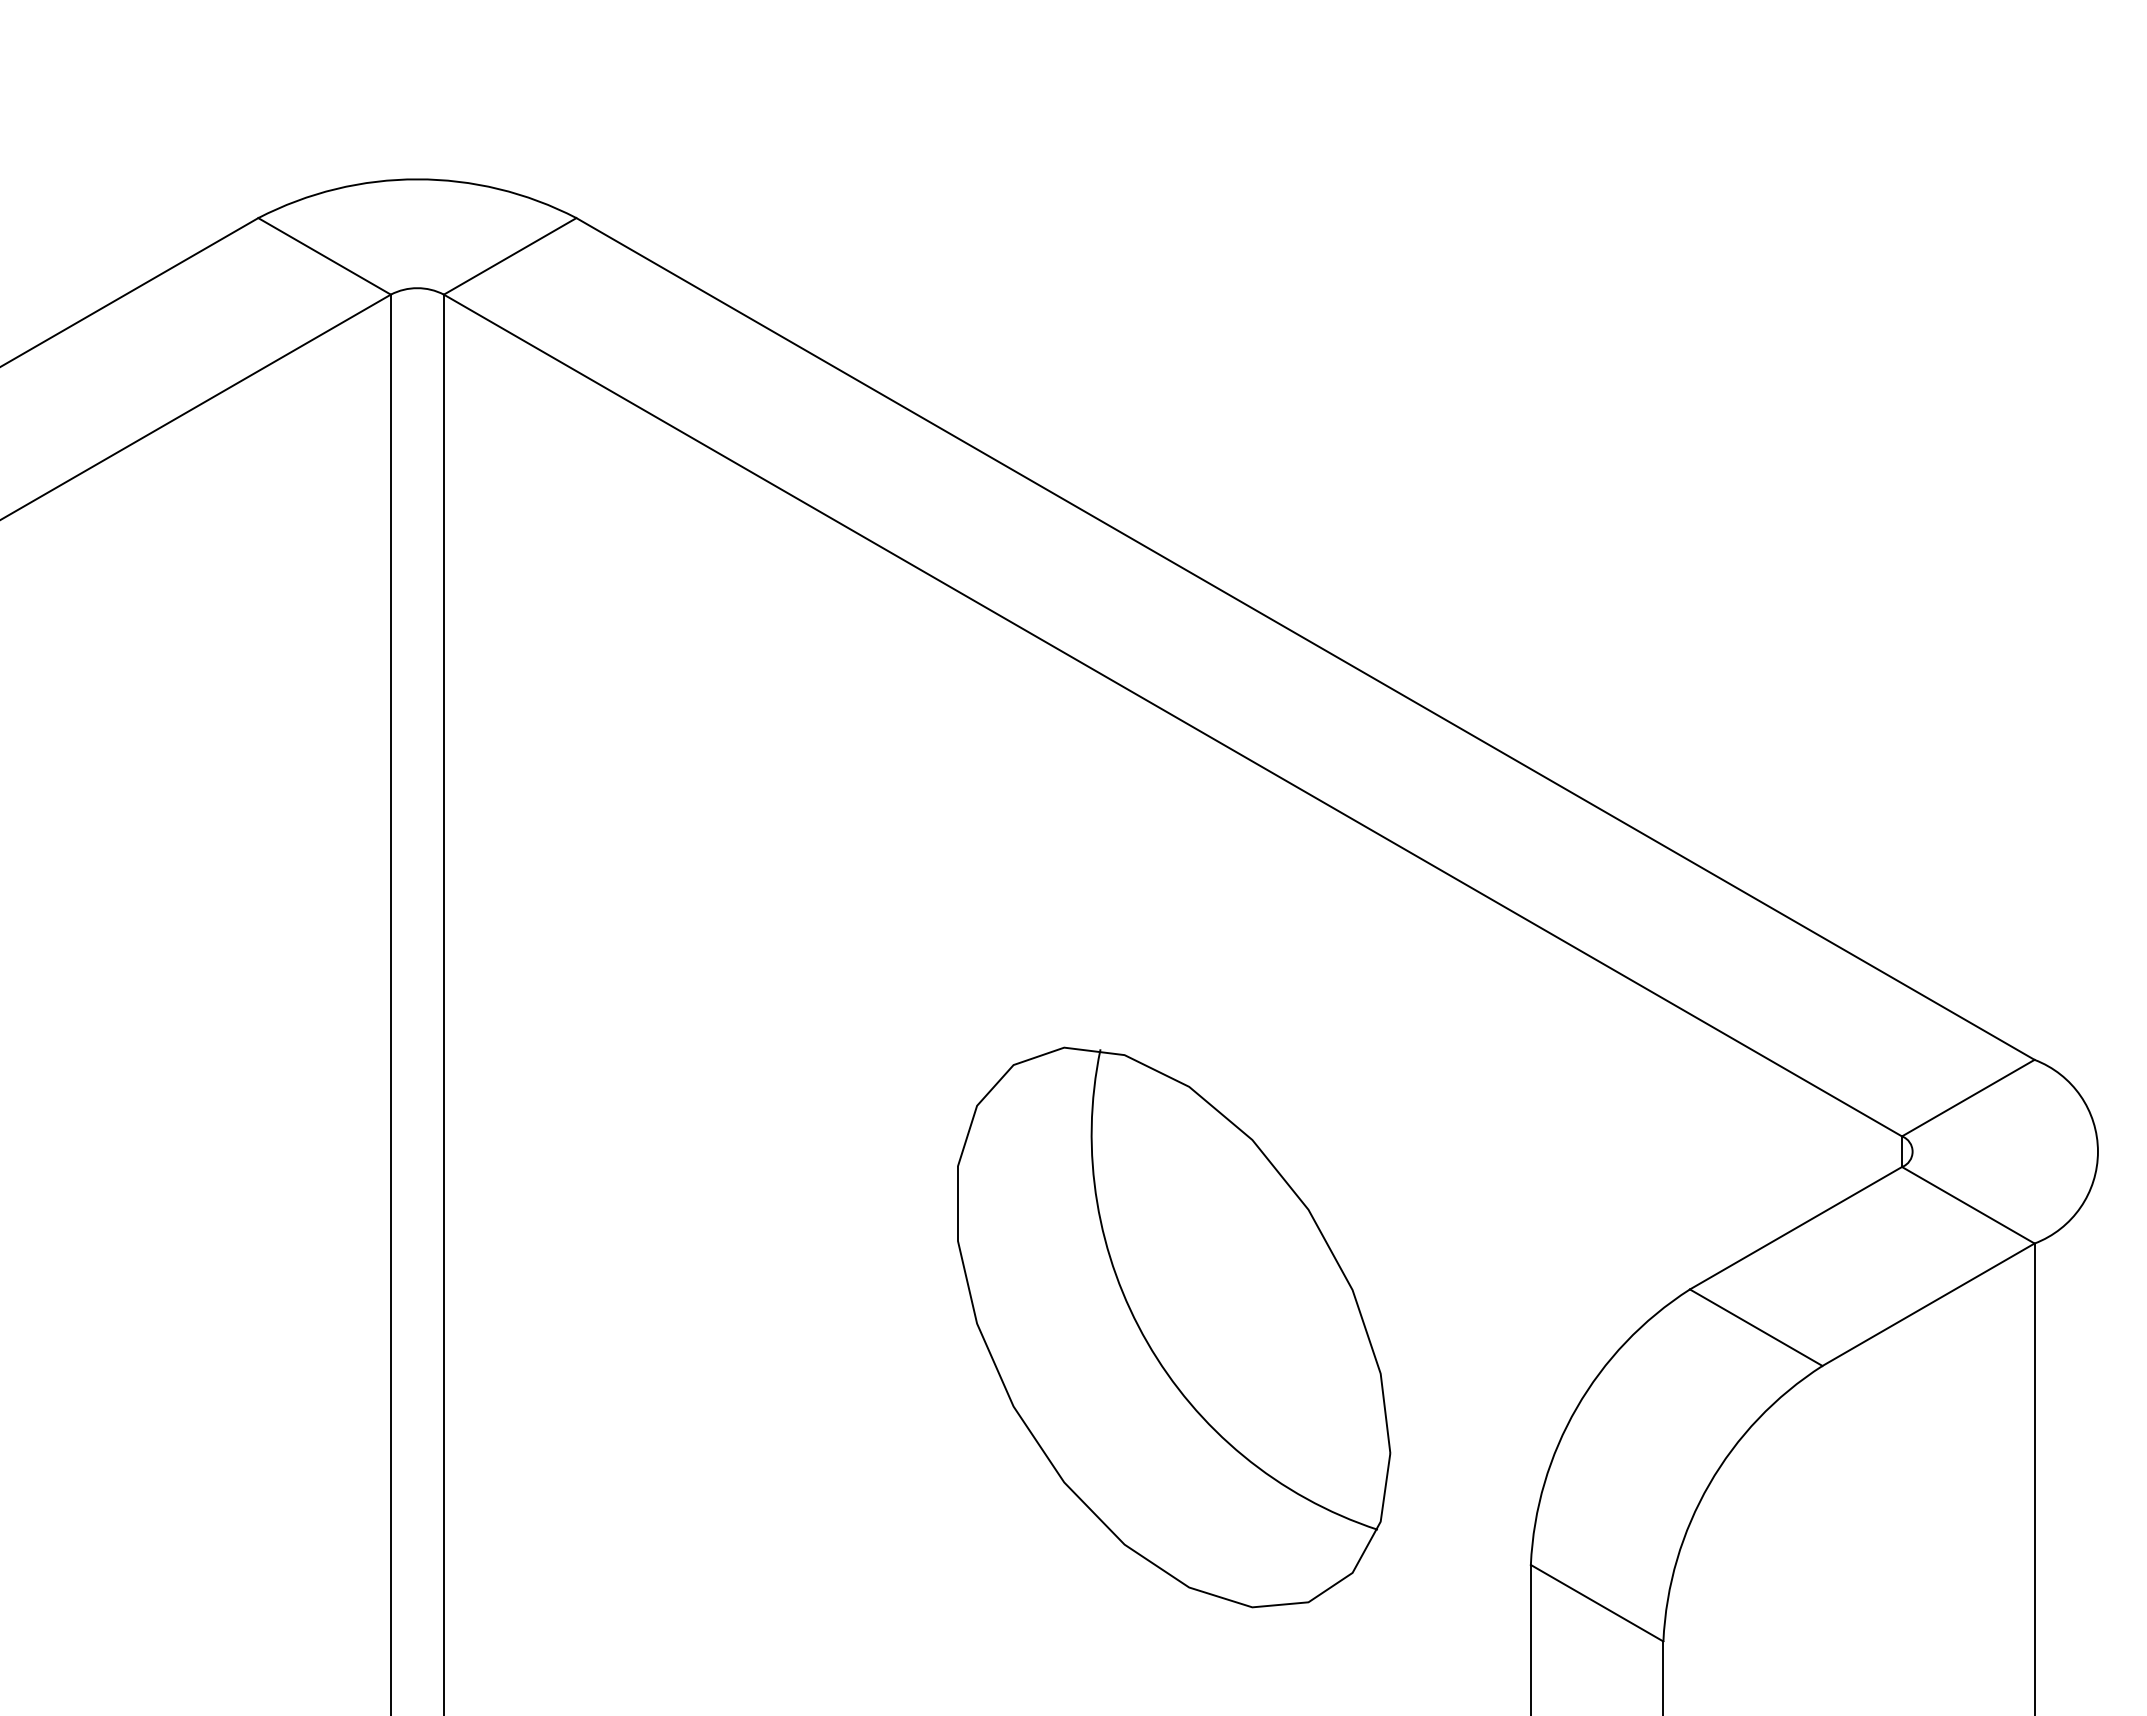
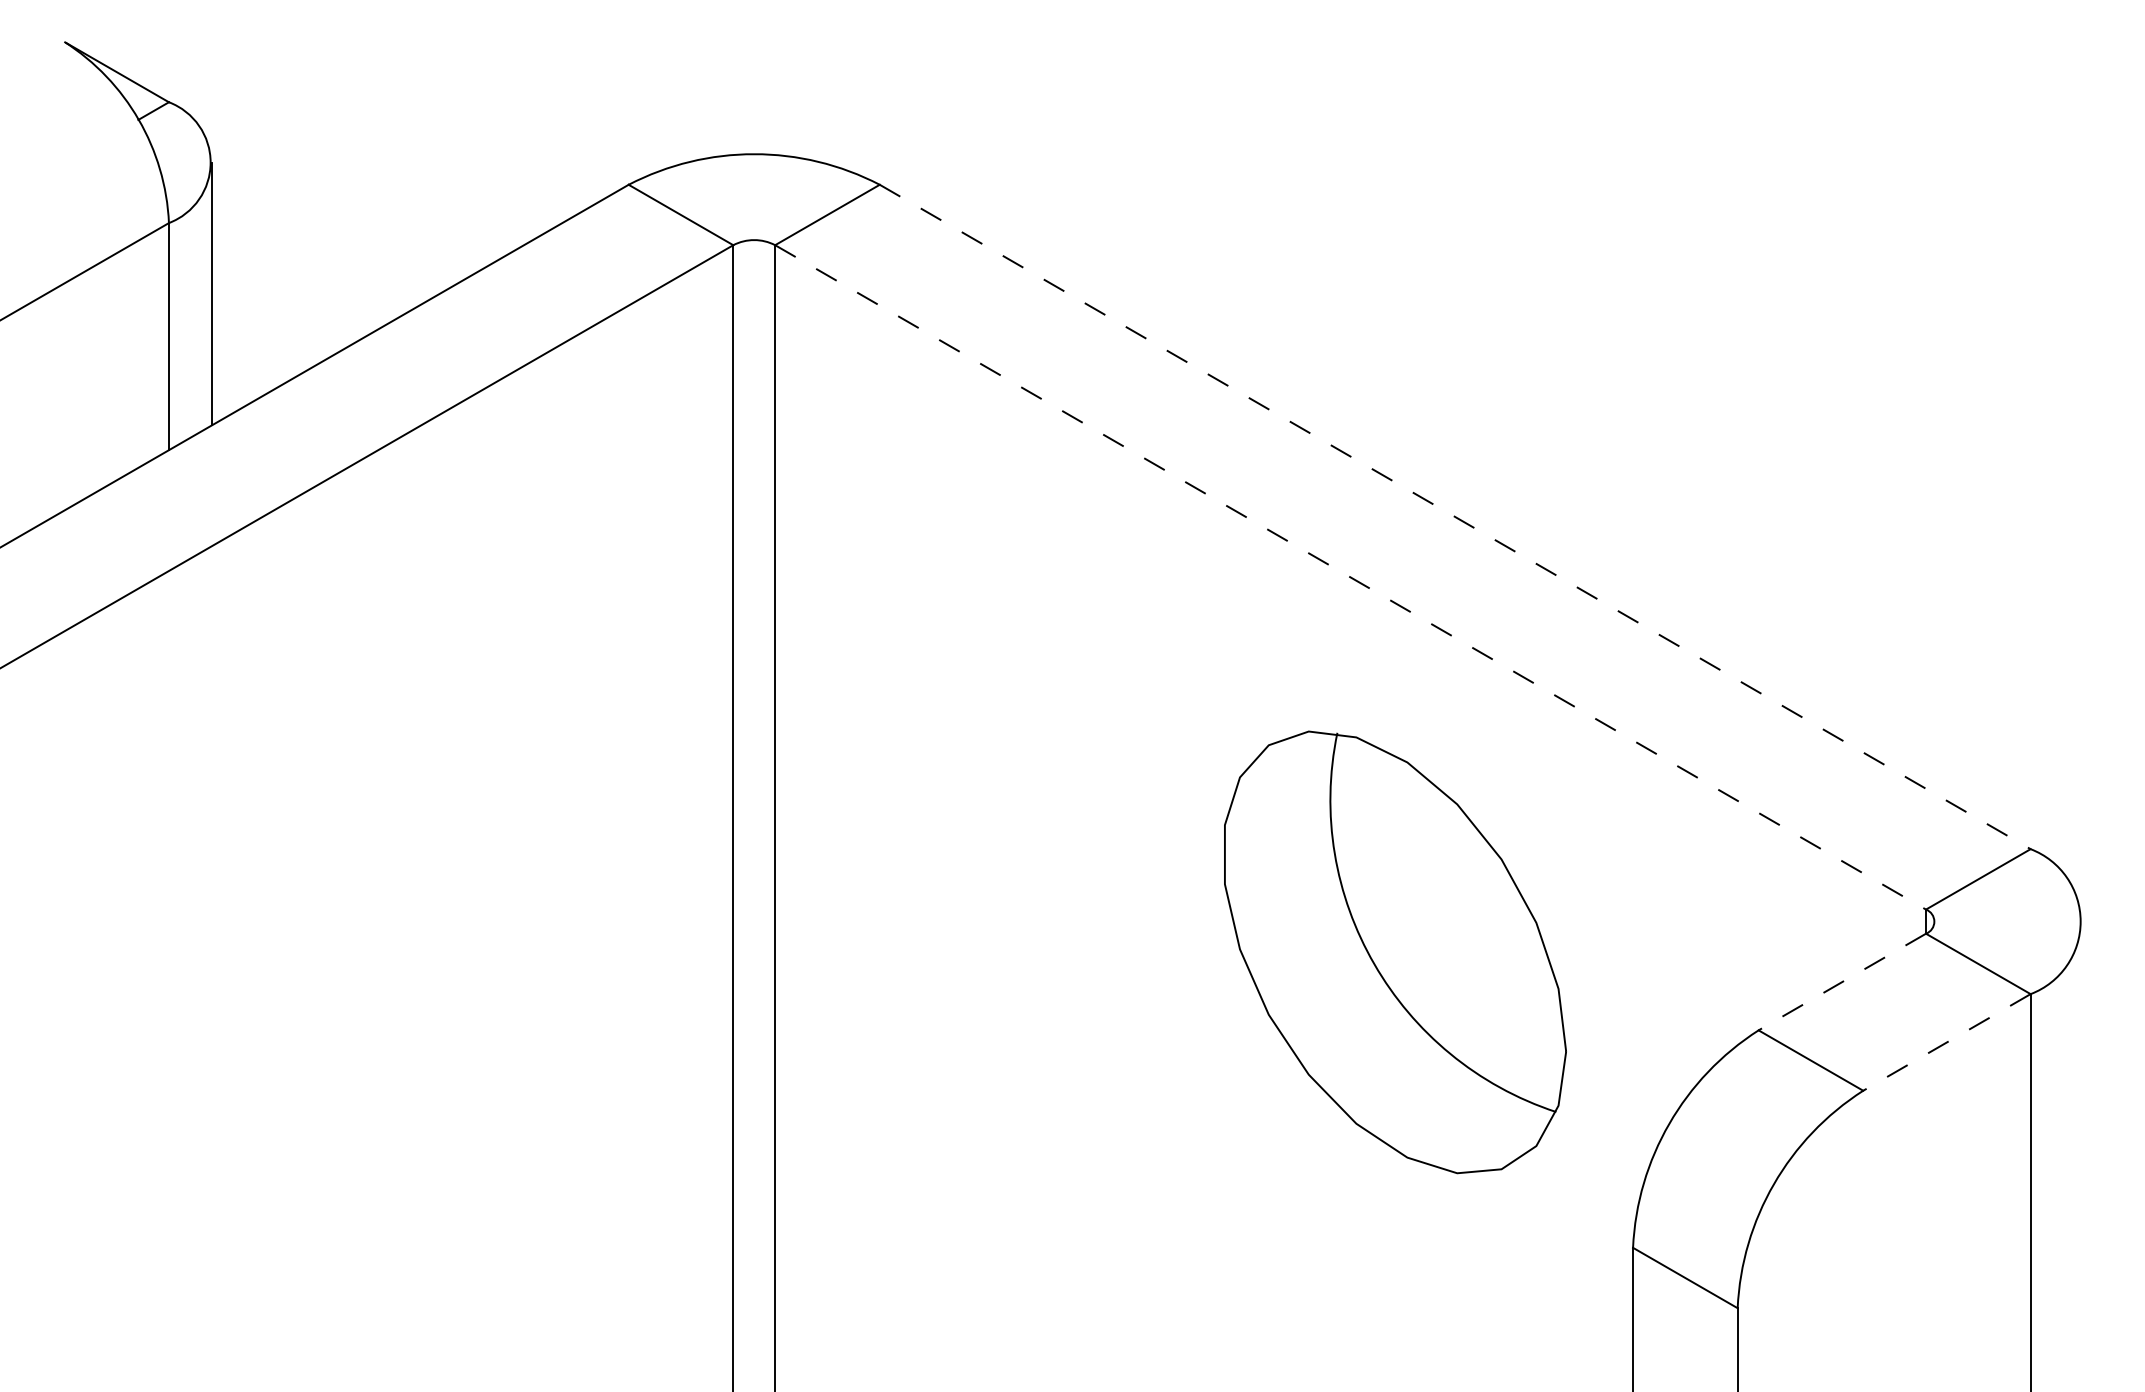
line: (1305, 639) -> (1455, 517), solid -> dashed
line: (1174, 715) -> (1351, 577), solid -> dashed
line: (1796, 1228) -> (1842, 982), solid -> dashed
line: (1927, 1304) -> (1946, 1042), solid -> dashed
part: (1174, 1327) -> (1395, 952), moved

